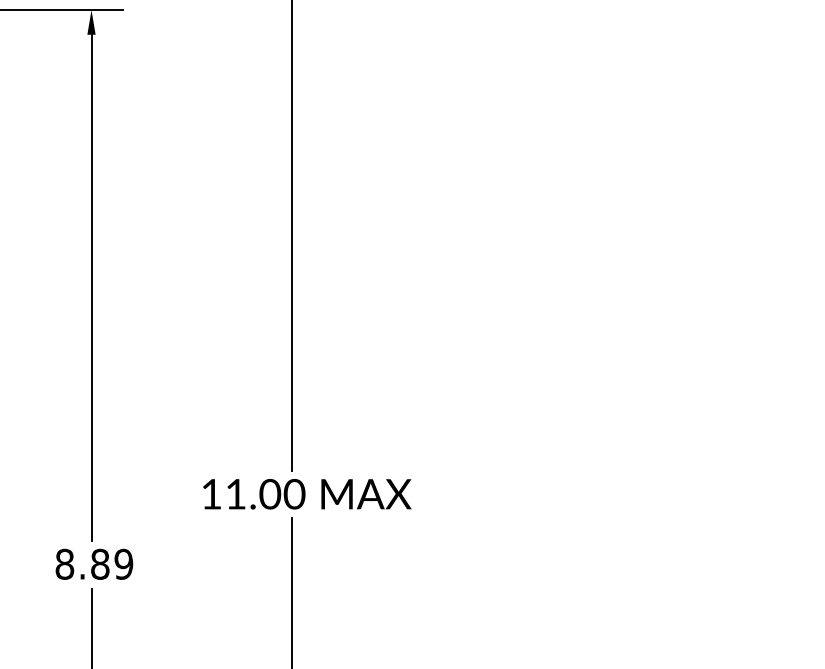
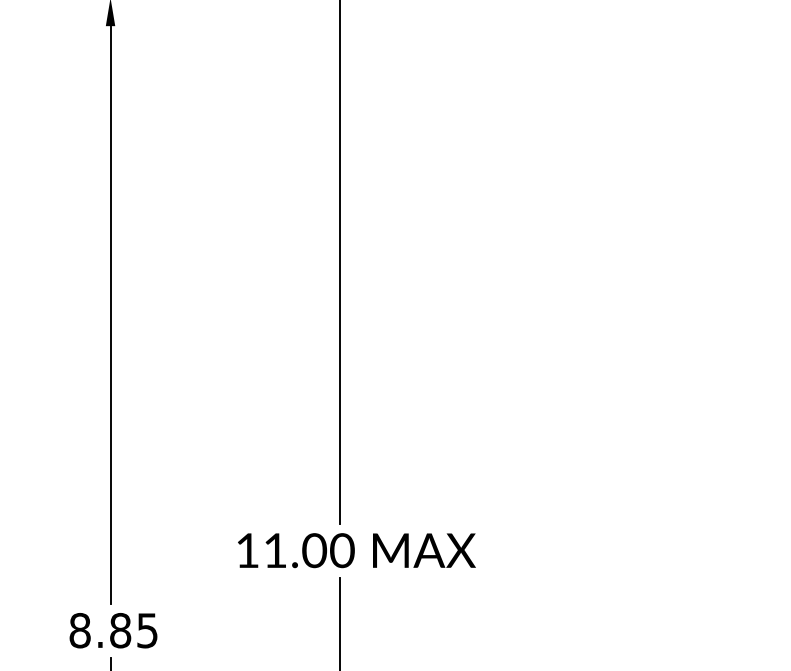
text: (123, 563) -> (147, 629), 8.89 -> 8.85

